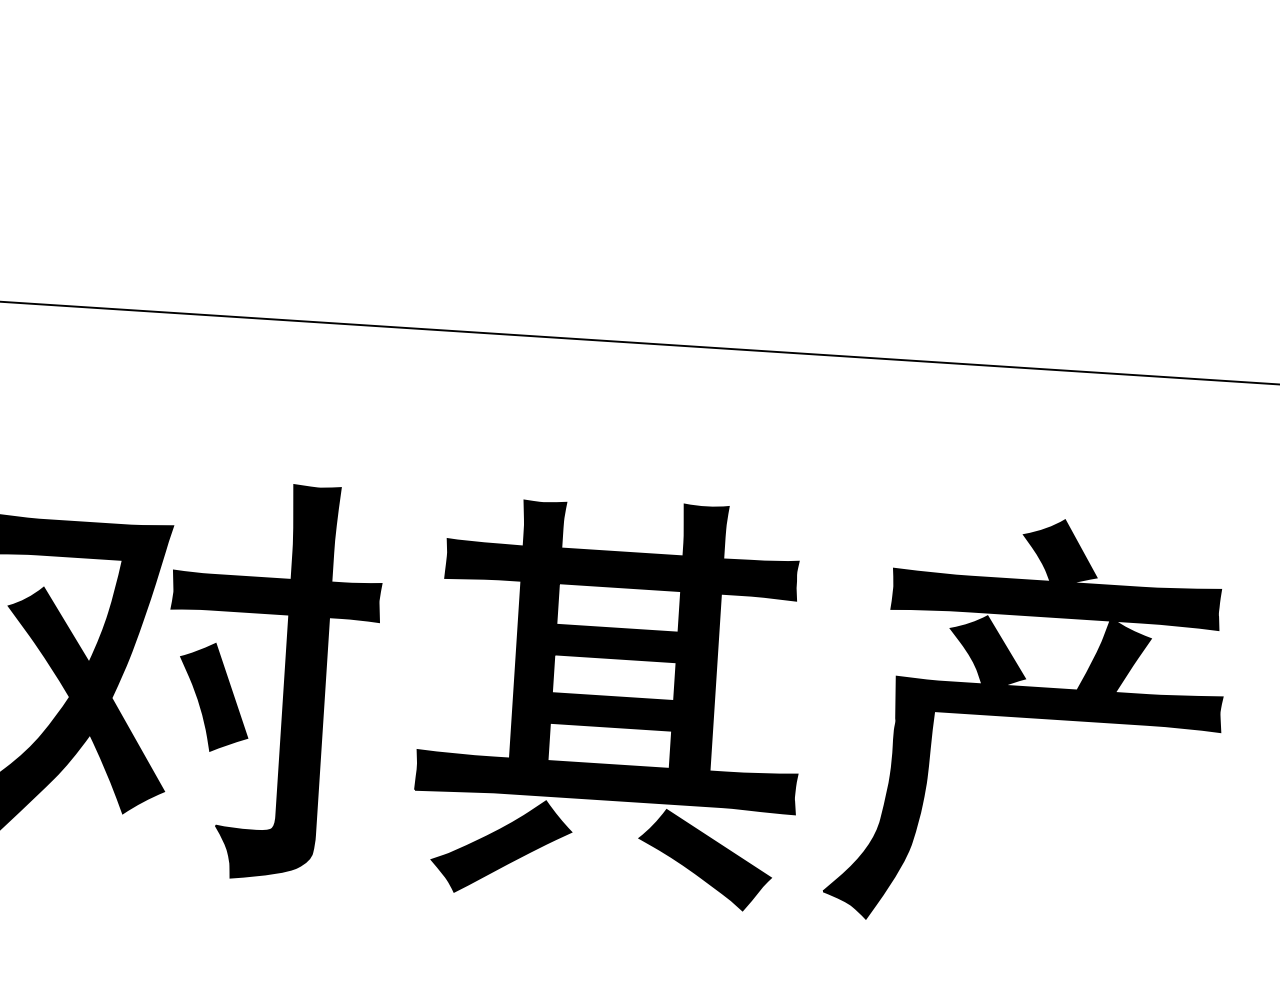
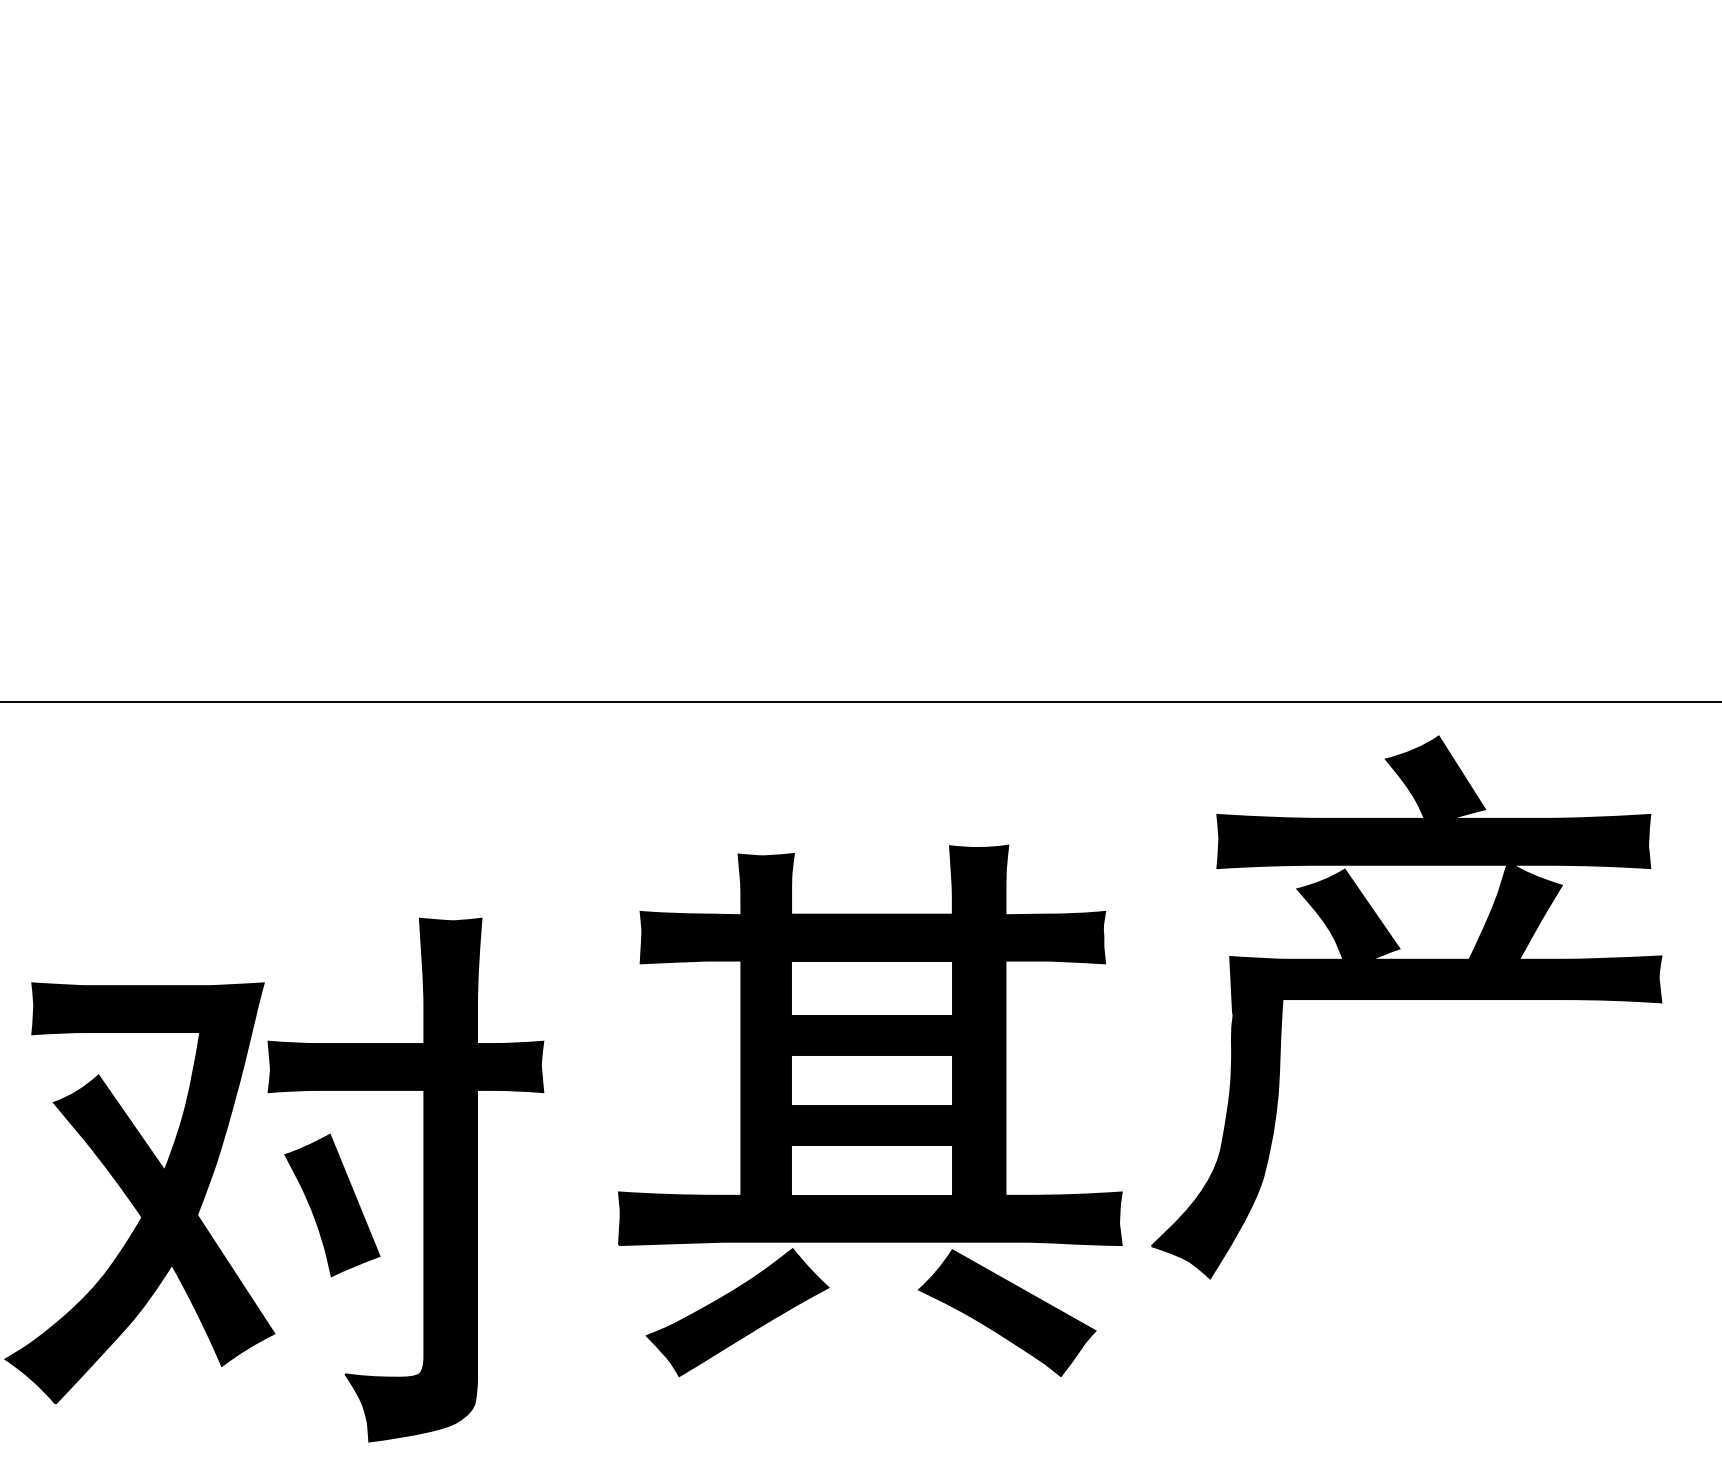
part: (611, 700) -> (870, 1110), moved
part: (1027, 717) -> (1406, 999), moved

